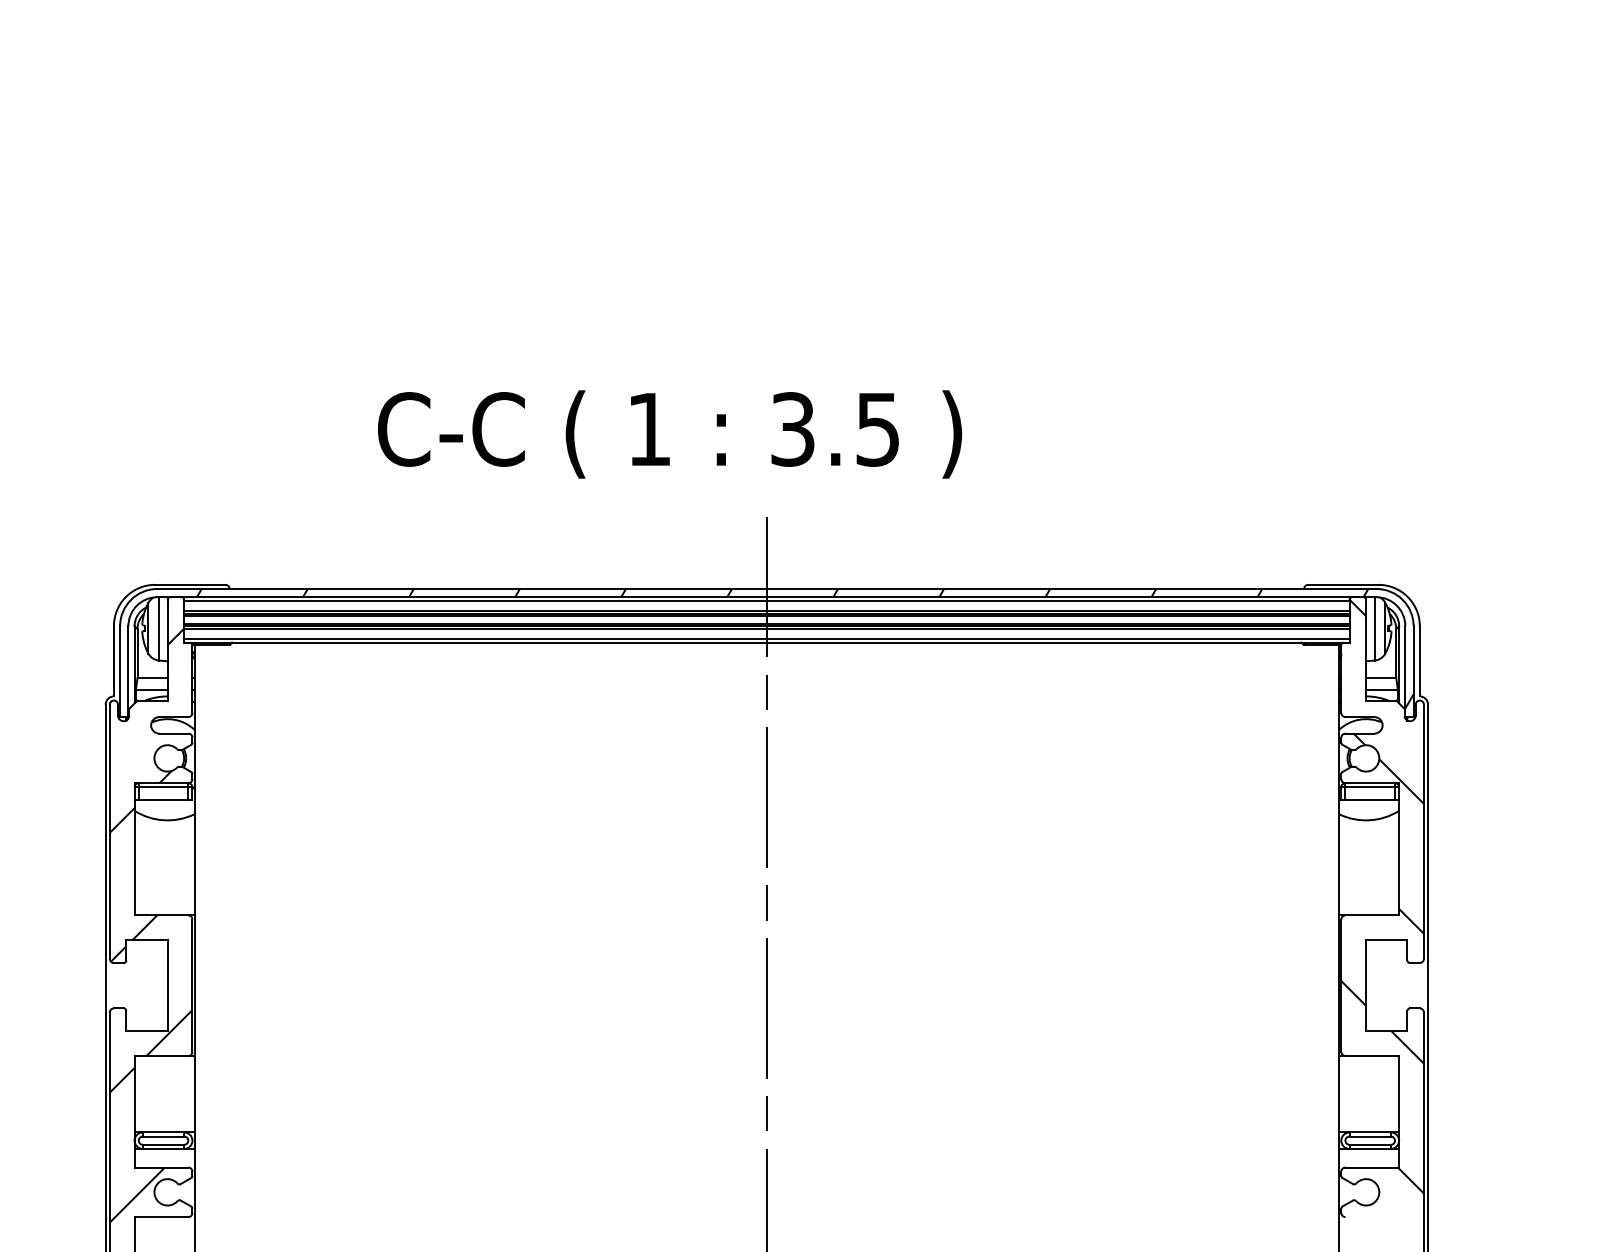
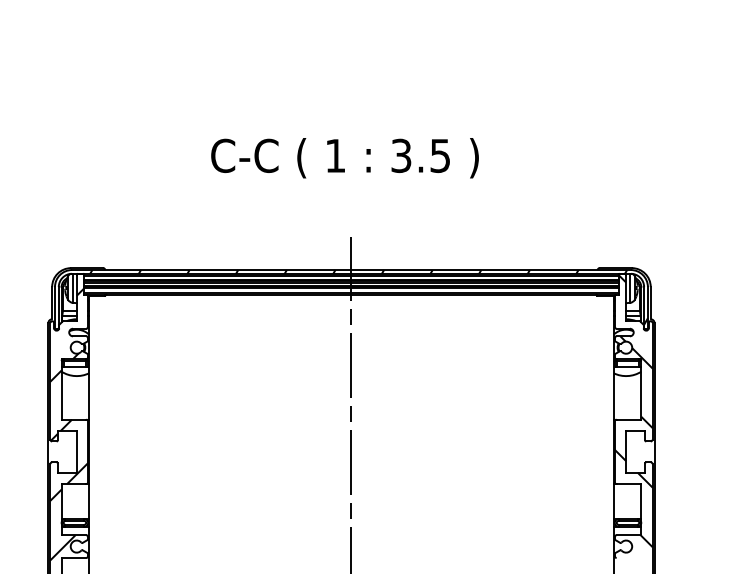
text: (668, 435) -> (344, 158), moved

